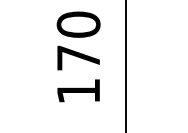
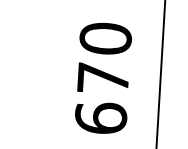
text: (78, 91) -> (100, 118), 170 -> 670

